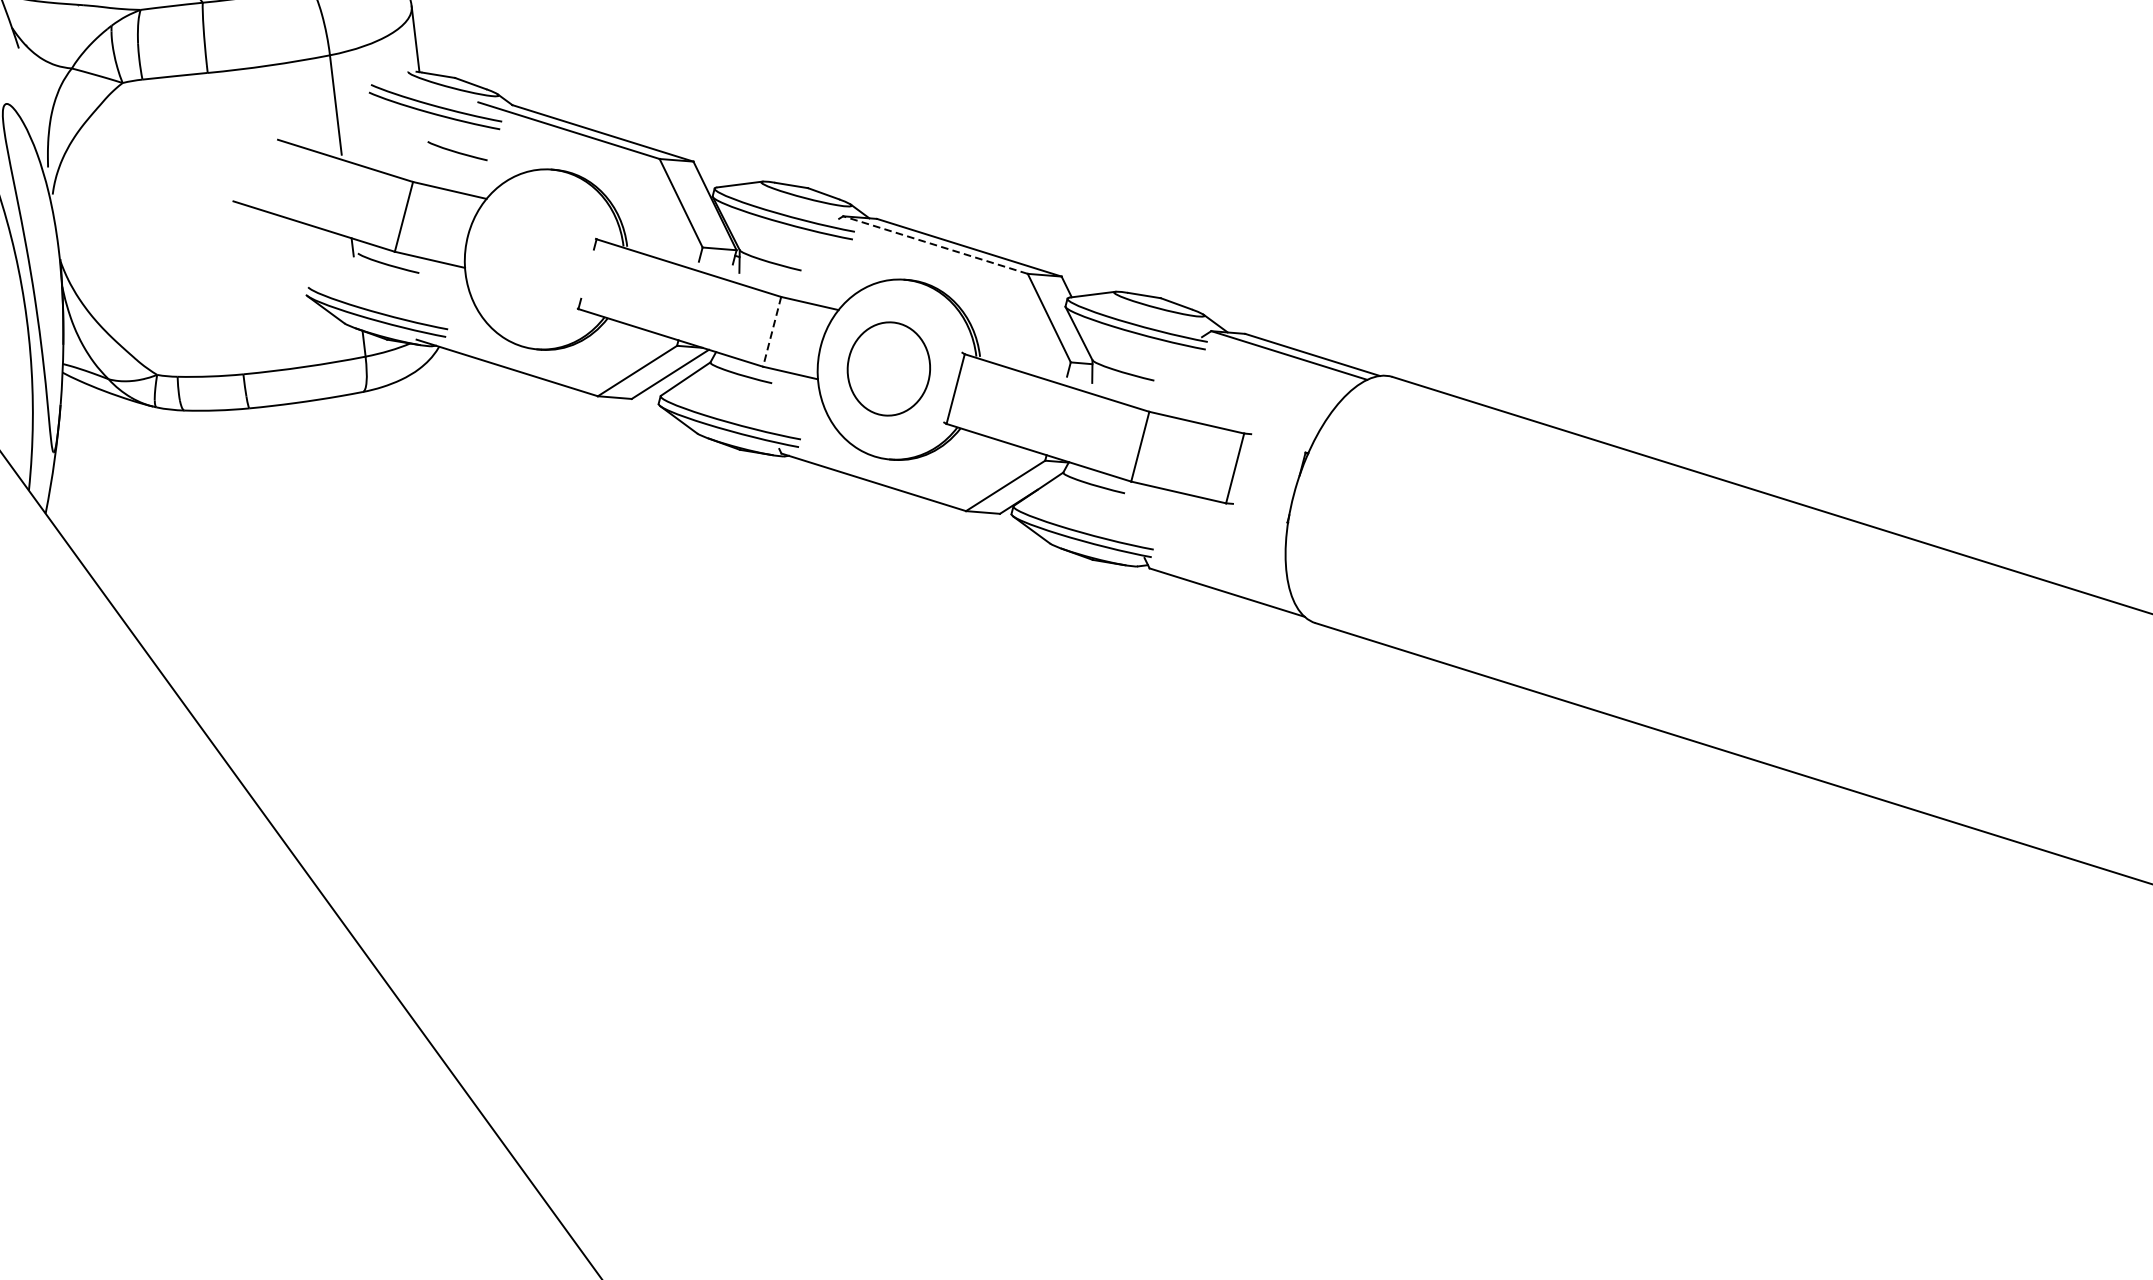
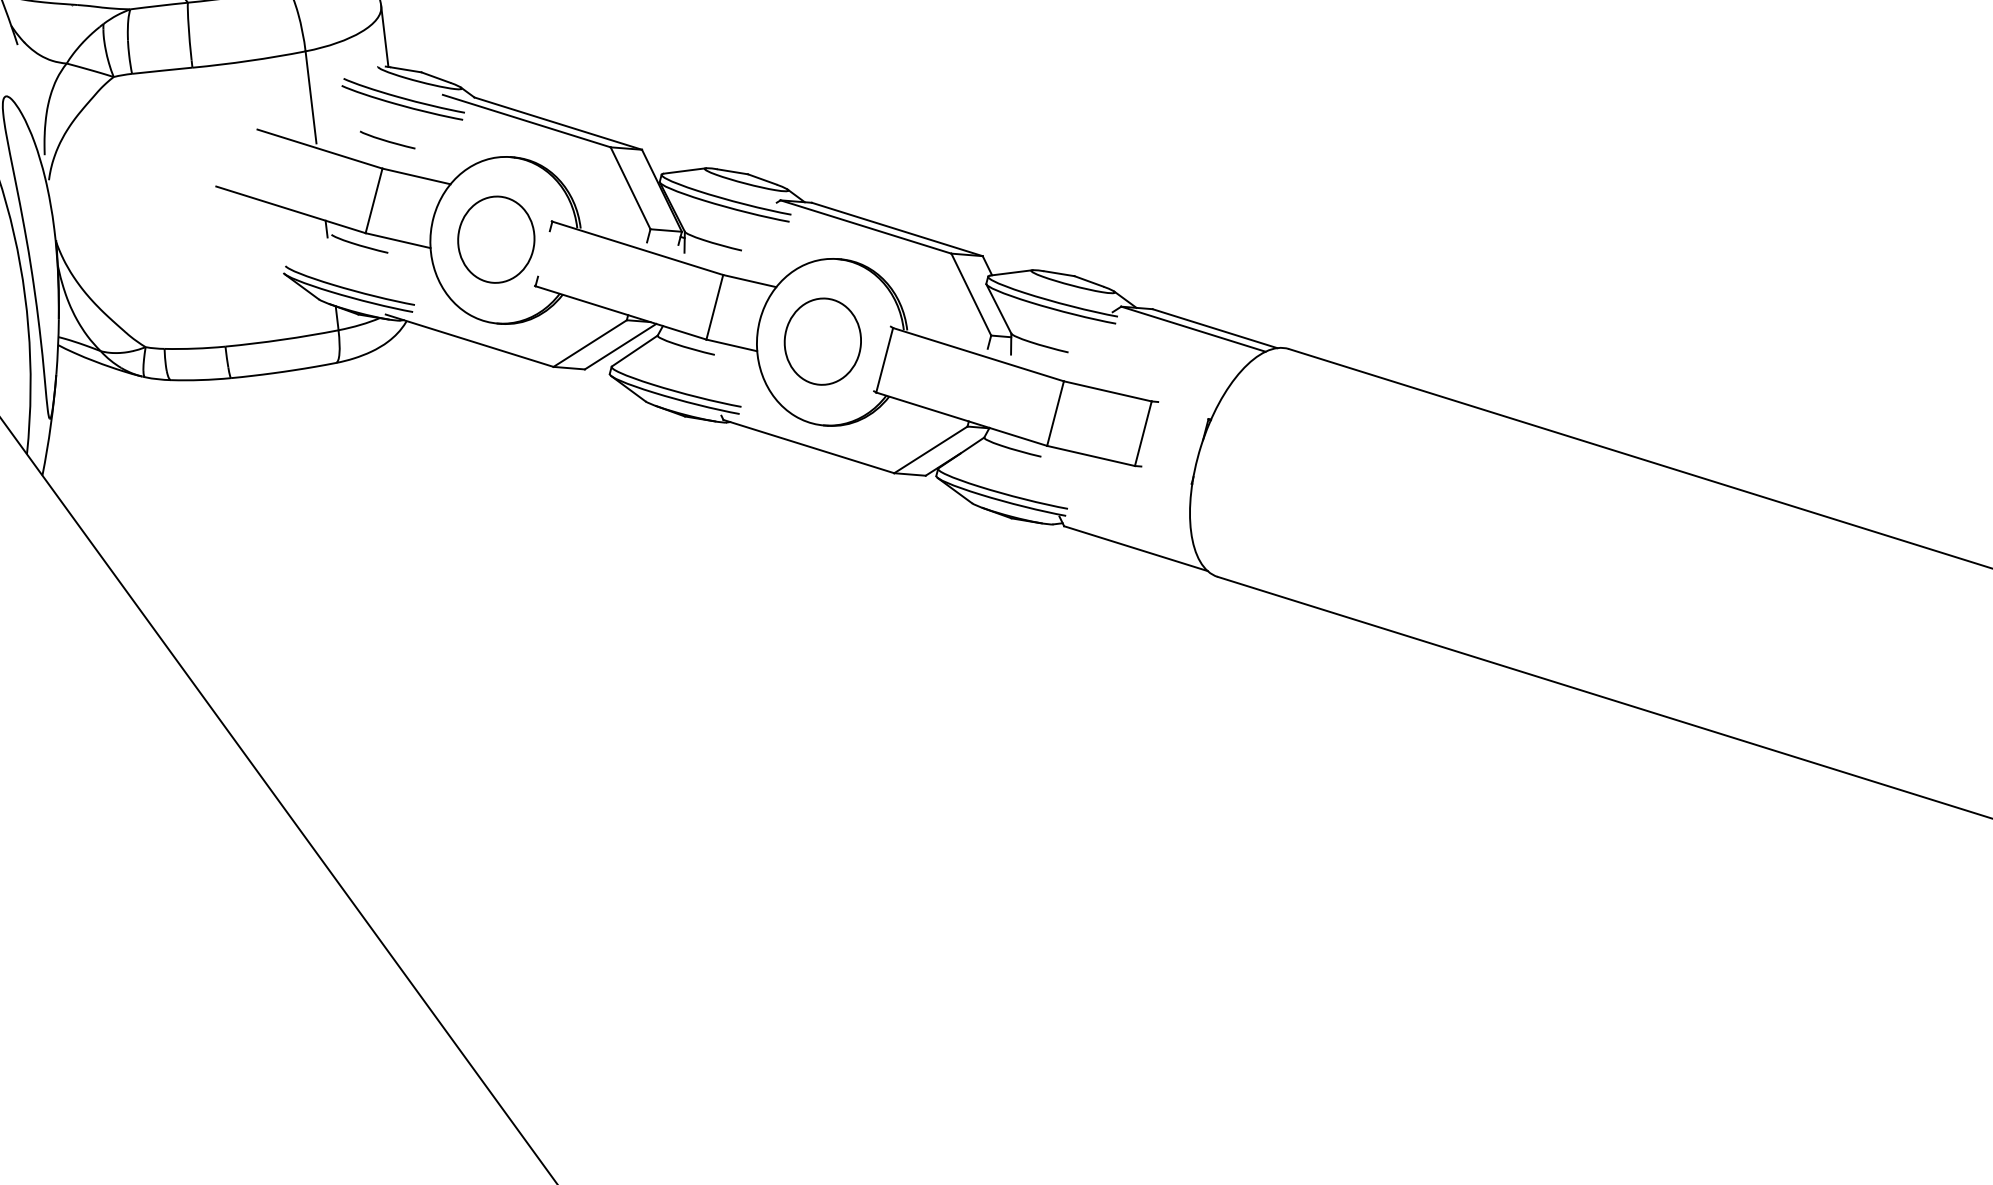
curve: (457, 151) -> (387, 140), moved
line: (934, 244) -> (865, 226), dashed -> solid
part: (536, 258) -> (496, 239), added
line: (771, 332) -> (714, 307), dashed -> solid

